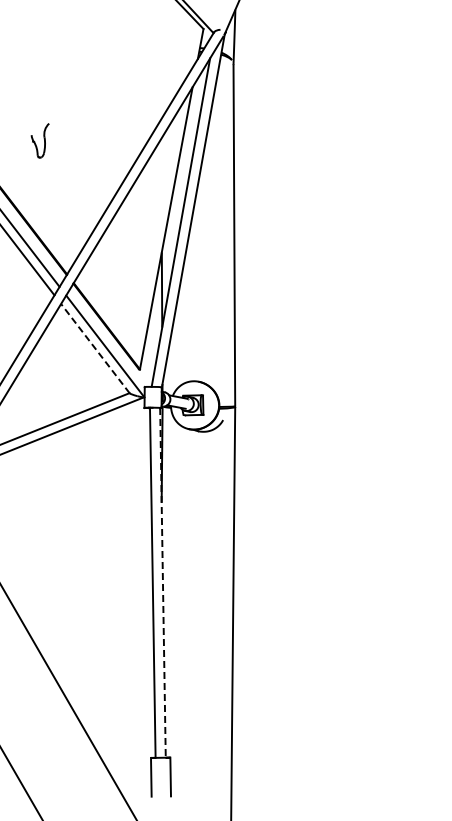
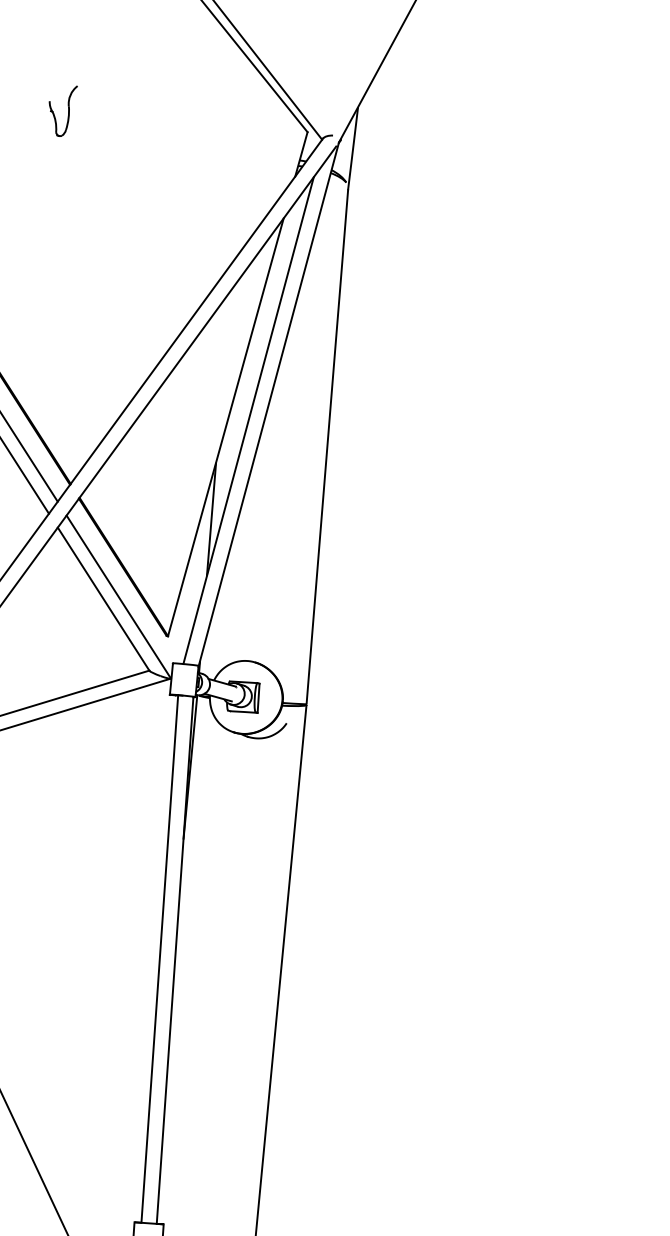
part: (39, 140) -> (60, 110), moved
line: (95, 348) -> (103, 599), dashed -> solid
line: (162, 582) -> (174, 959), dashed -> solid

